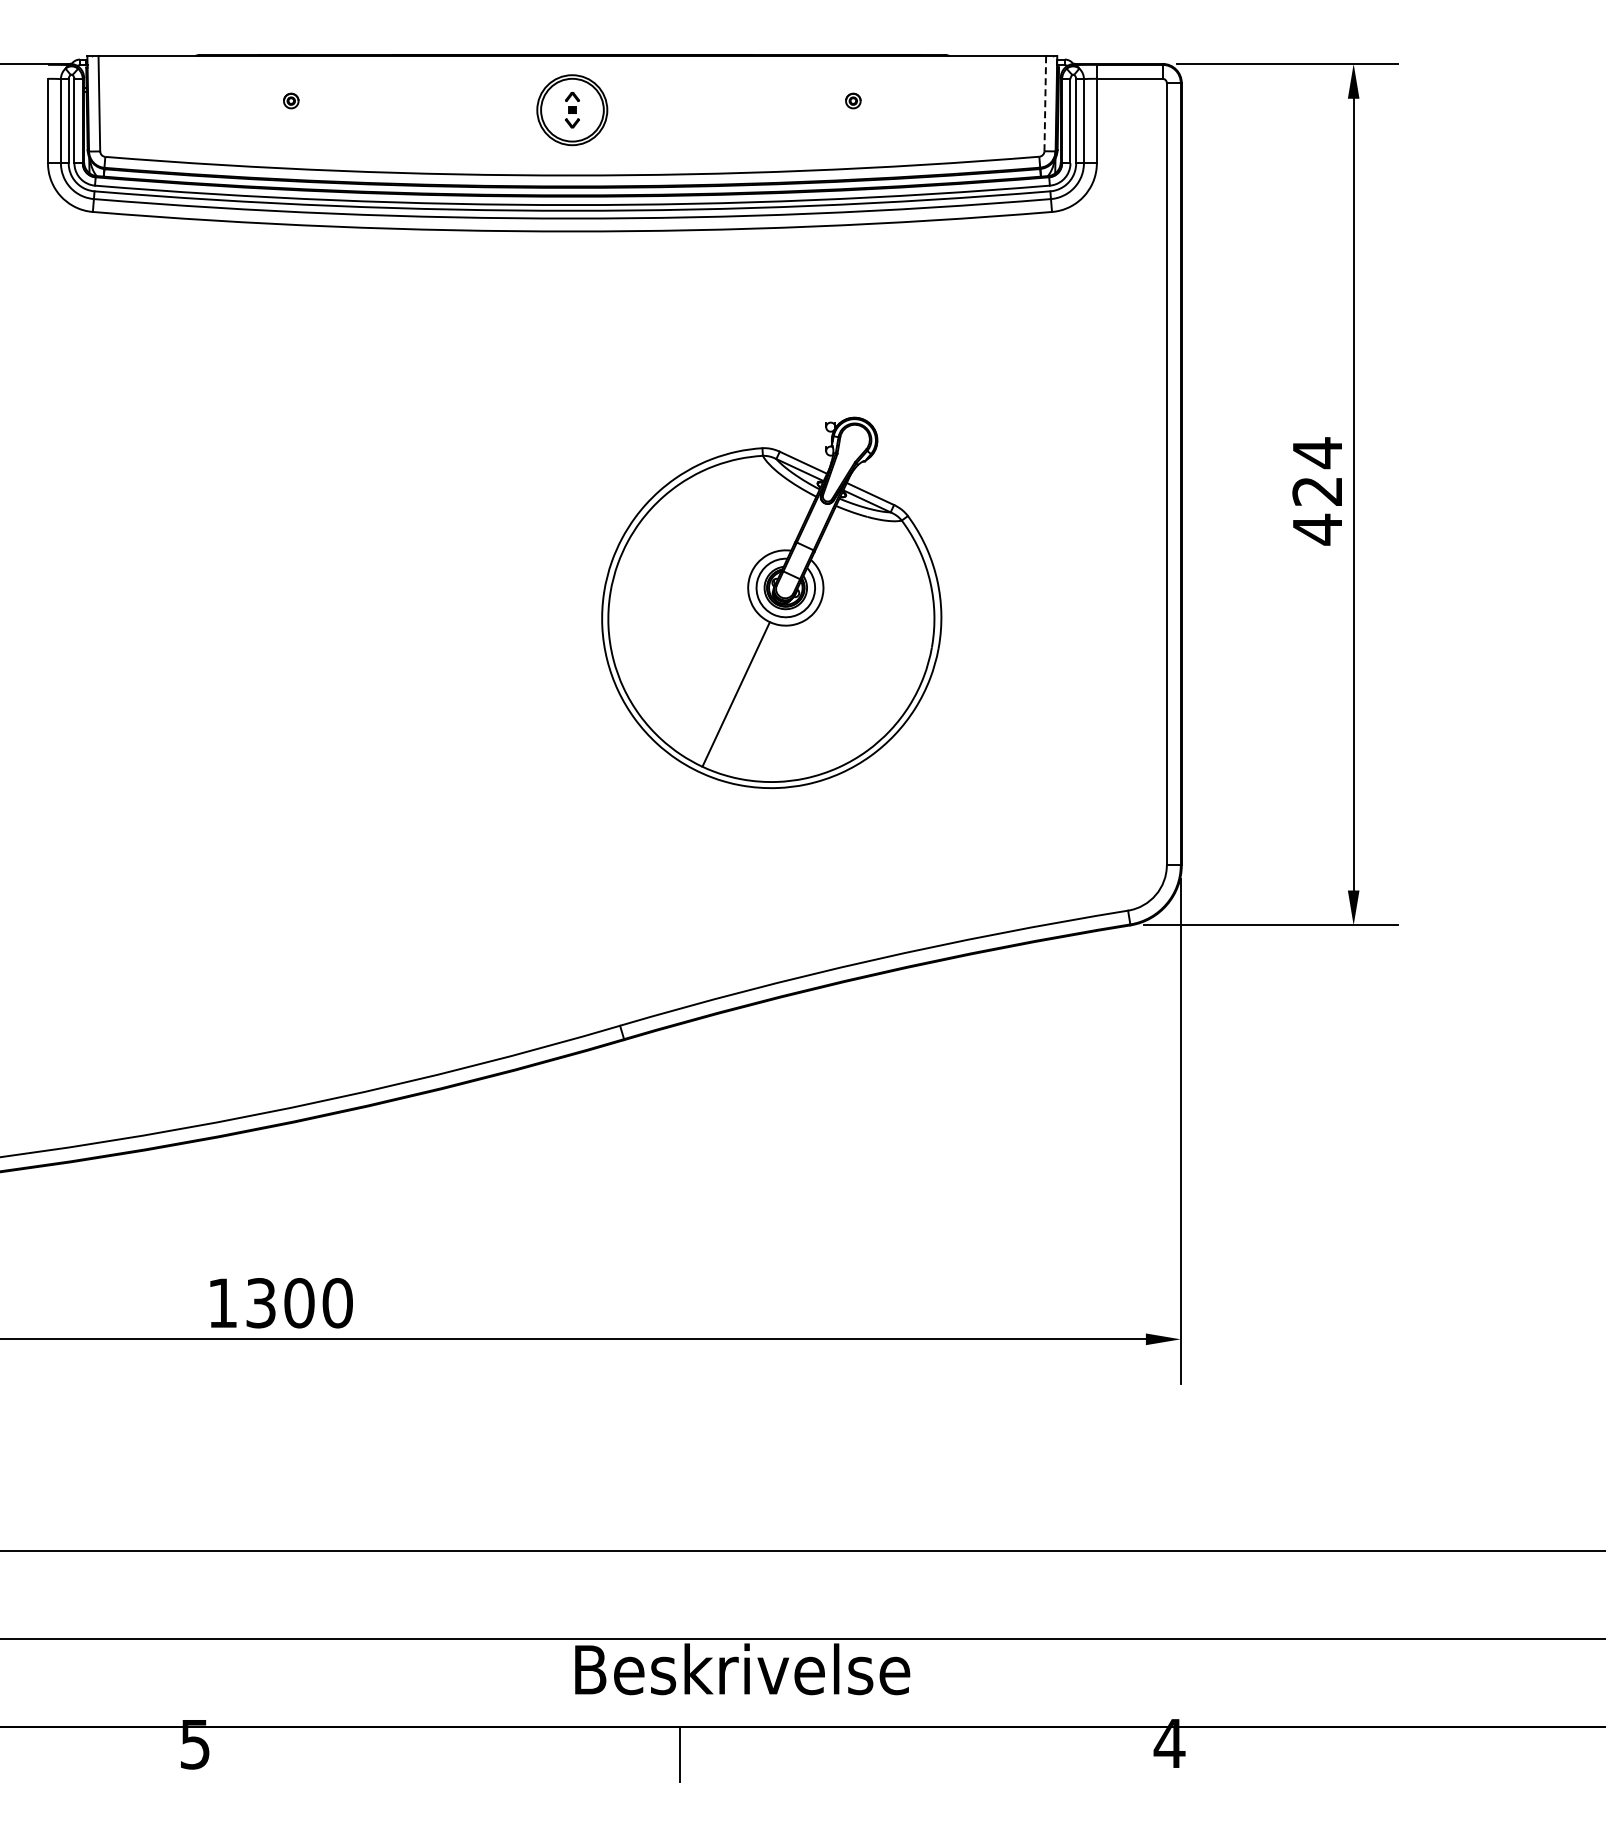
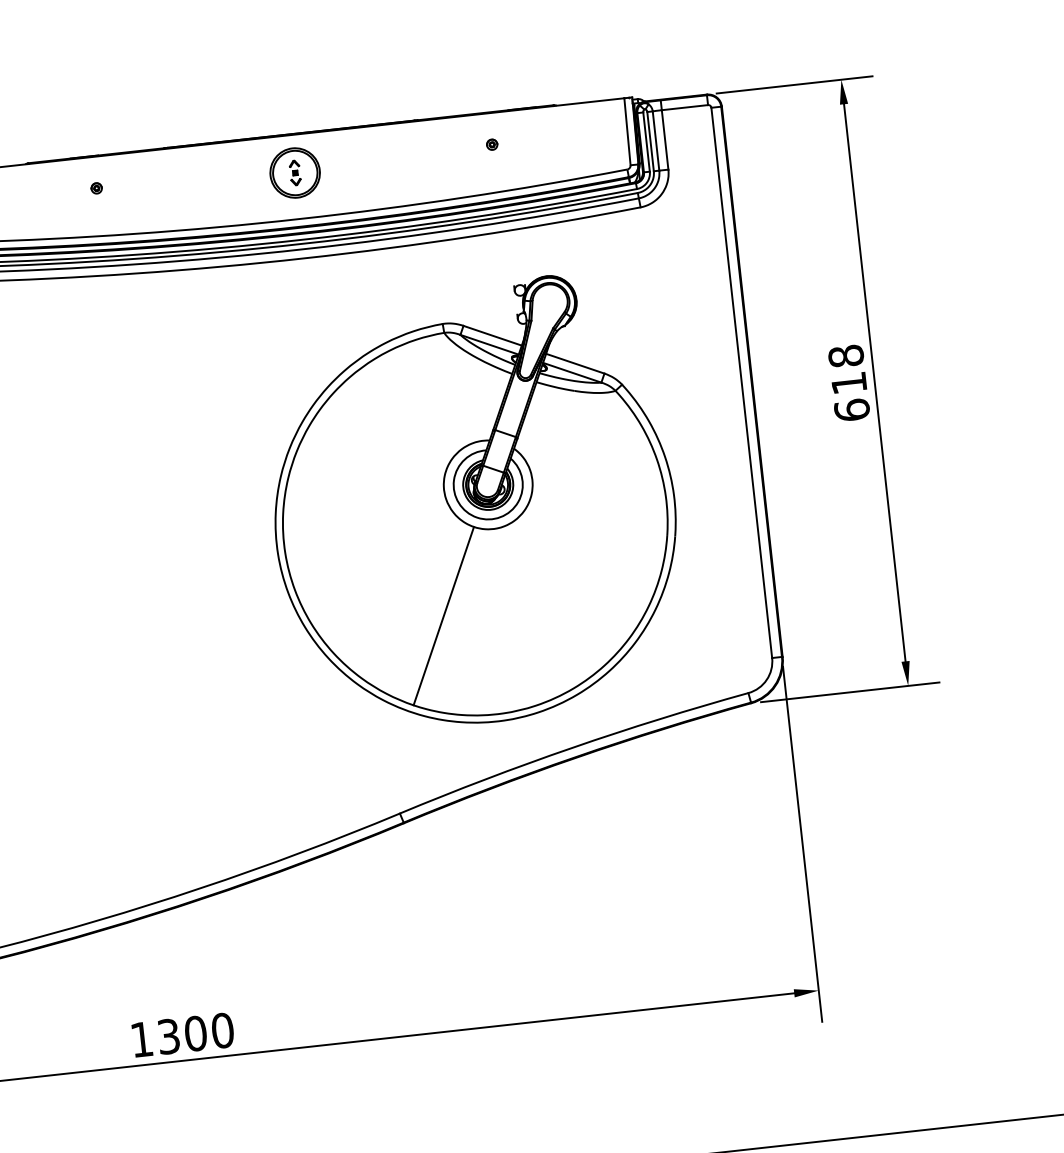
line: (1045, 103) -> (627, 131), dashed -> solid
text: (1317, 491) -> (849, 383), 424 -> 618
part: (771, 602) -> (473, 503), size x1.67

